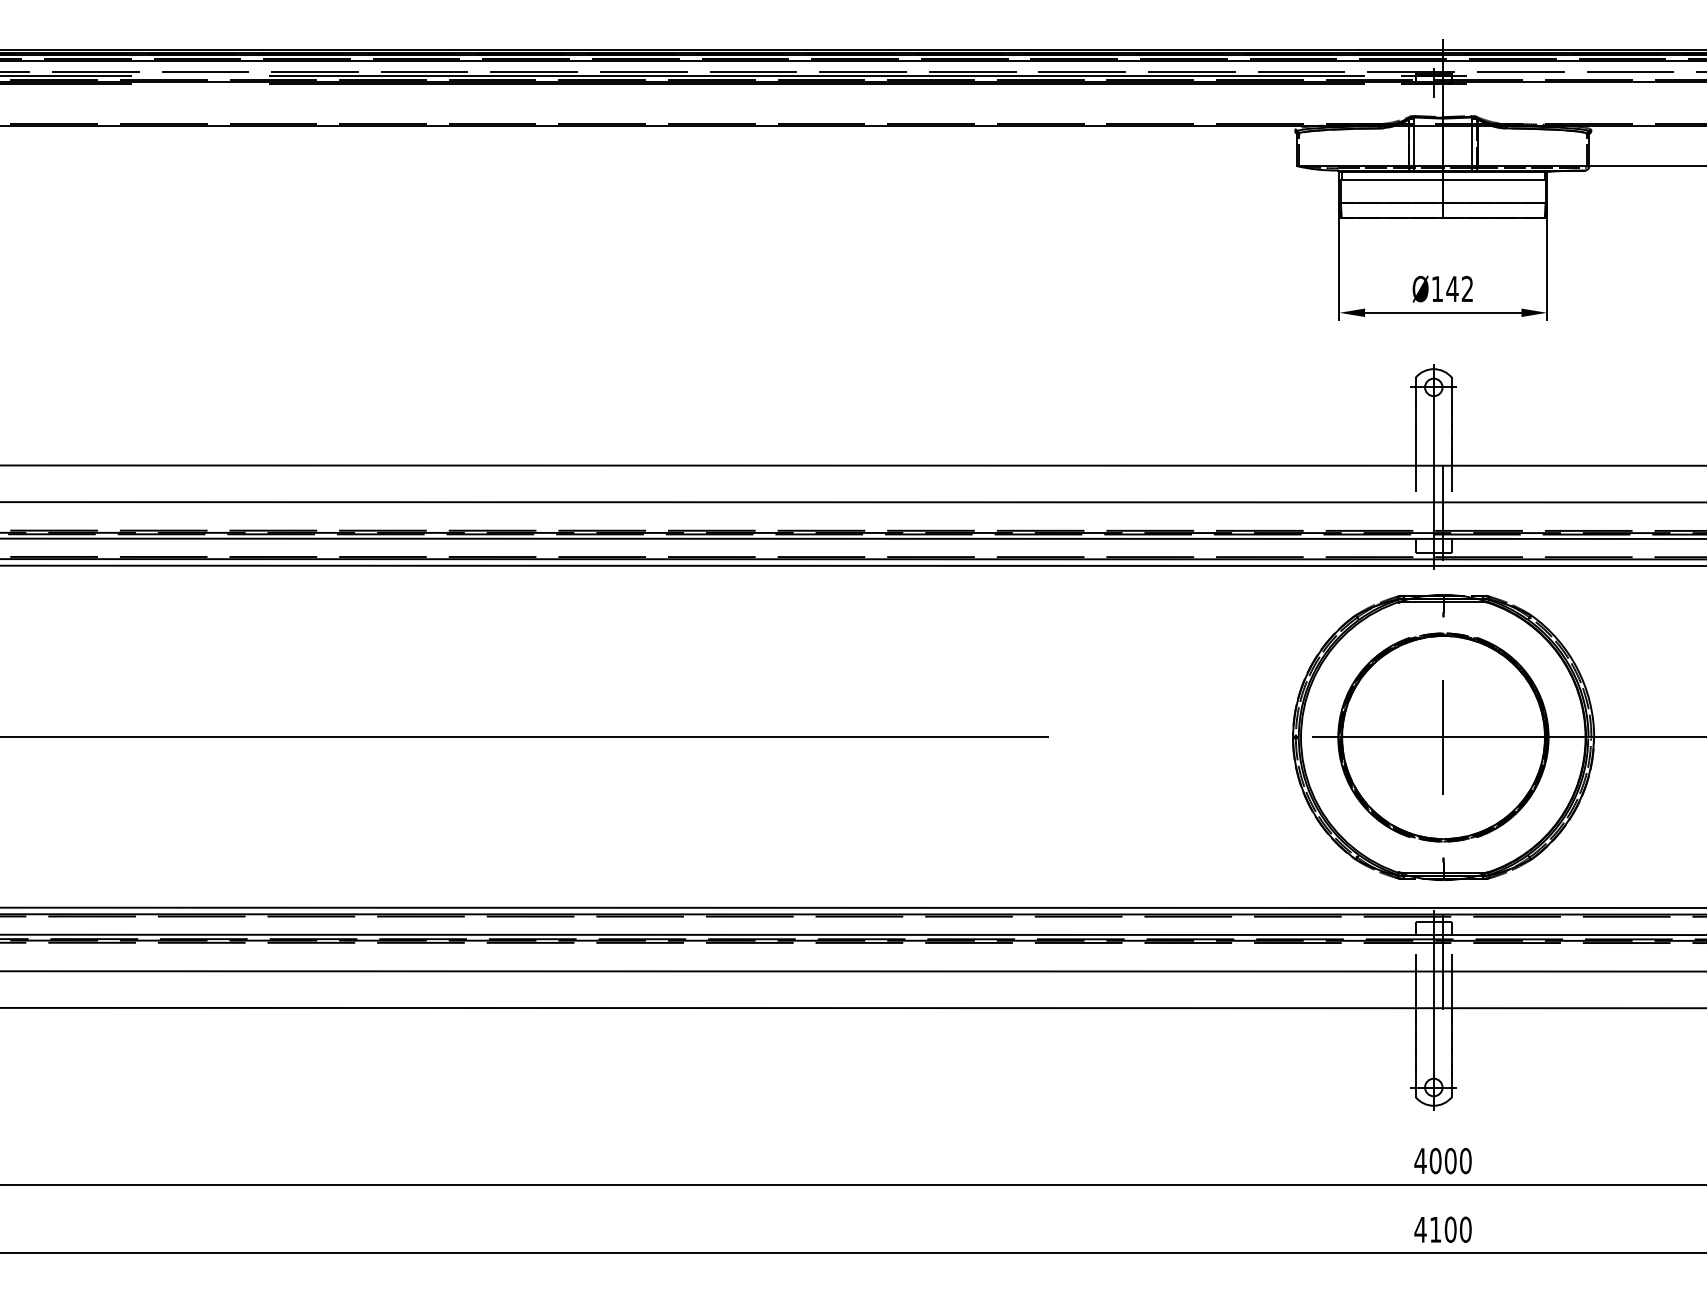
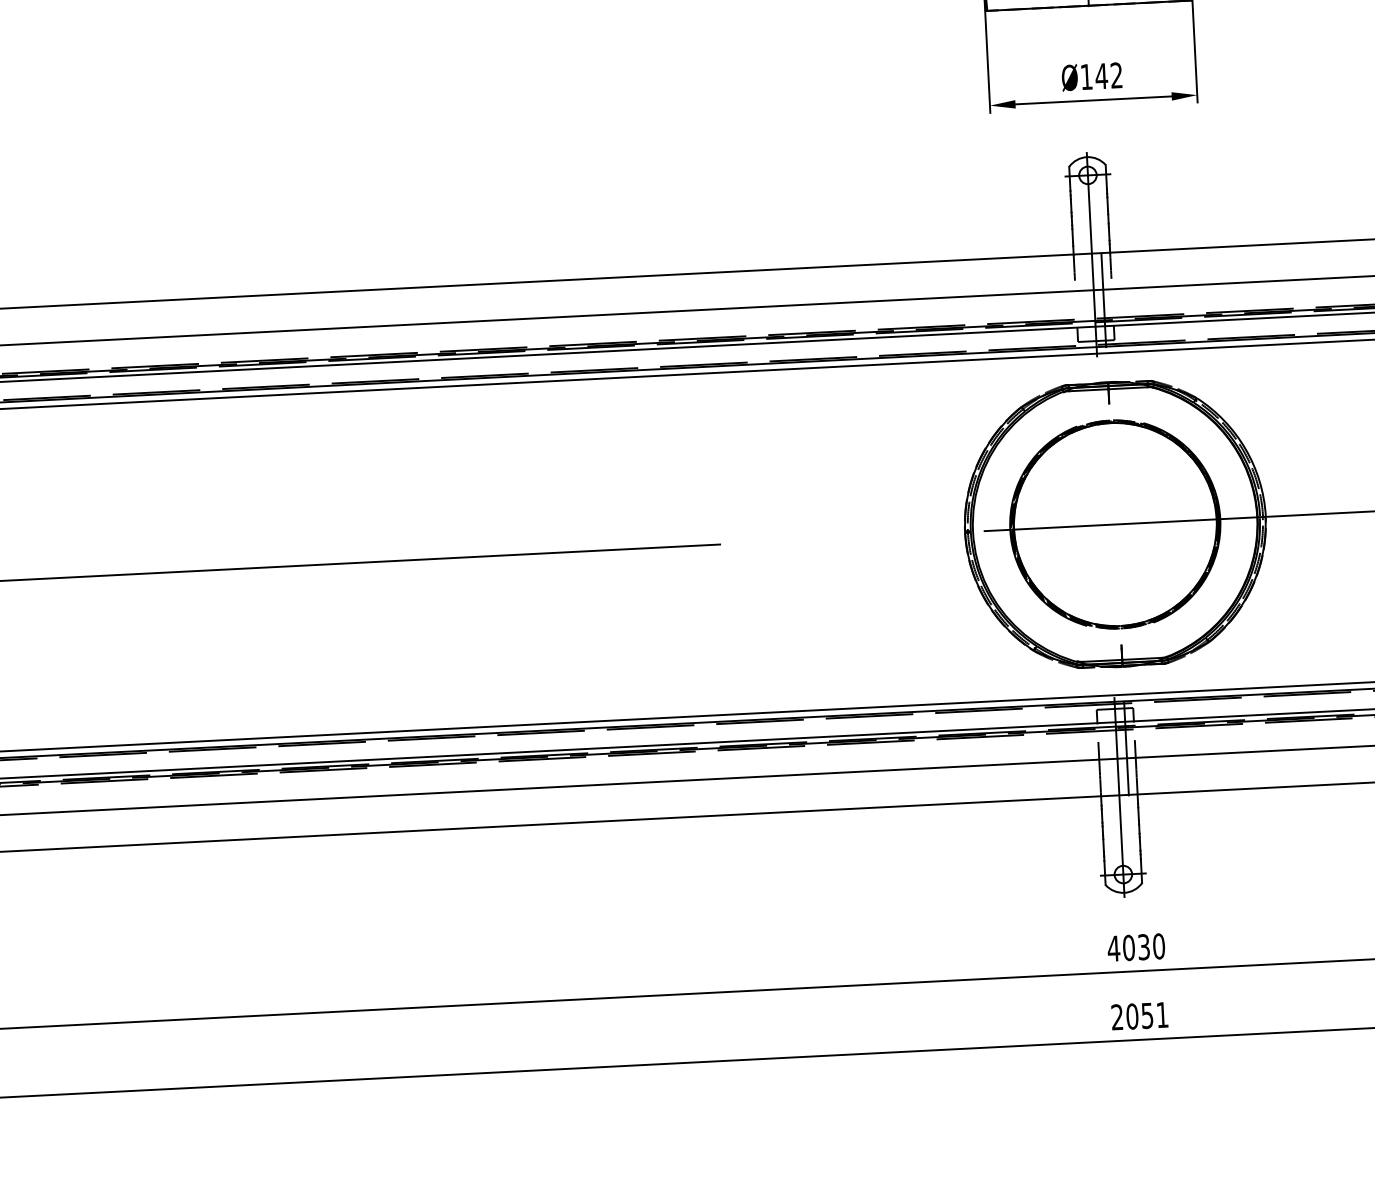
line: (1443, 737) -> (1115, 524), removed
text: (1450, 1160) -> (1143, 946), 4000 -> 4030
text: (1442, 1229) -> (1139, 1015), 4100 -> 2051

